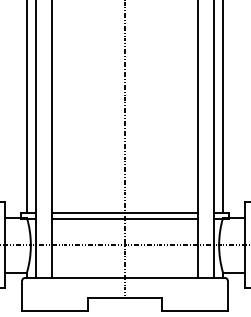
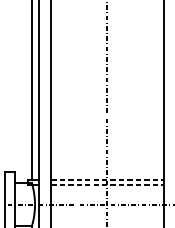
line: (125, 212) -> (107, 179), solid -> dashed
line: (125, 219) -> (107, 184), solid -> dashed

